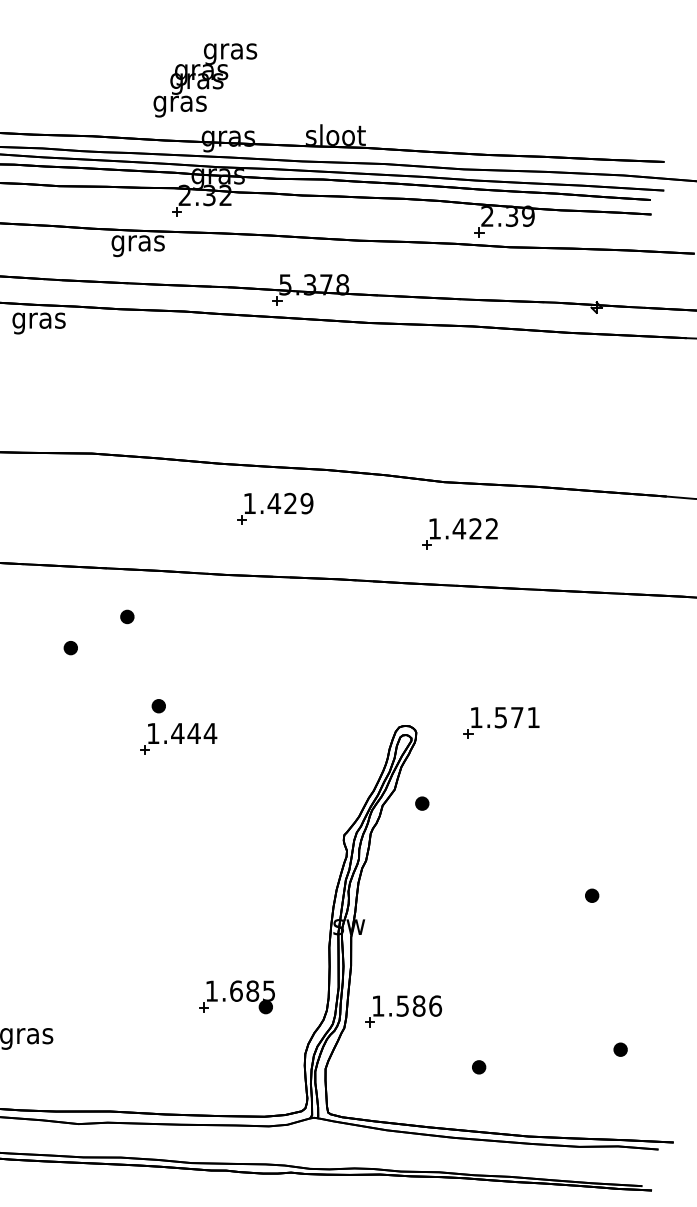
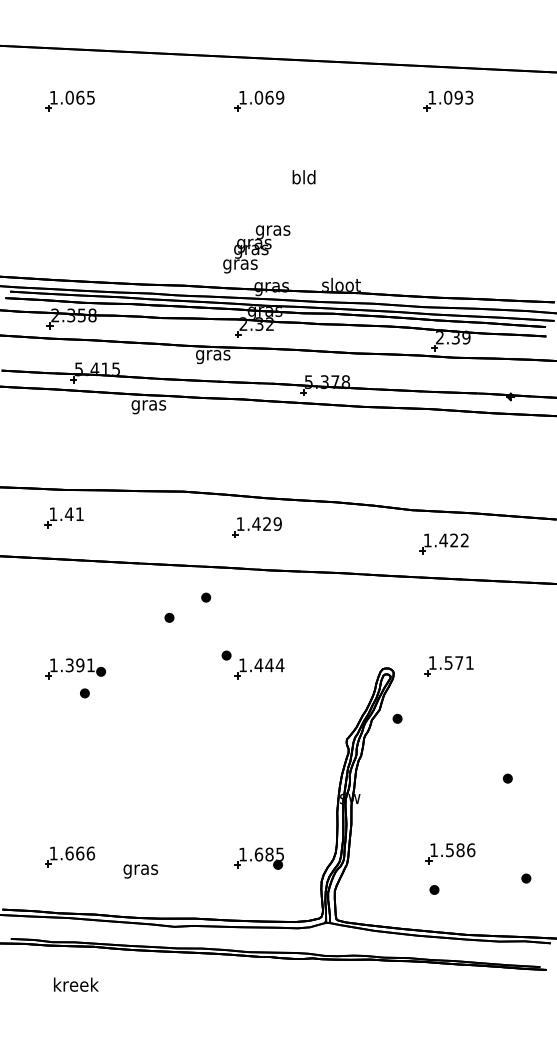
part: (274, 508) -> (256, 527), moved
part: (459, 533) -> (443, 543), moved
part: (178, 738) -> (259, 668), moved
part: (235, 997) -> (258, 858), moved
part: (403, 1011) -> (450, 853), moved

